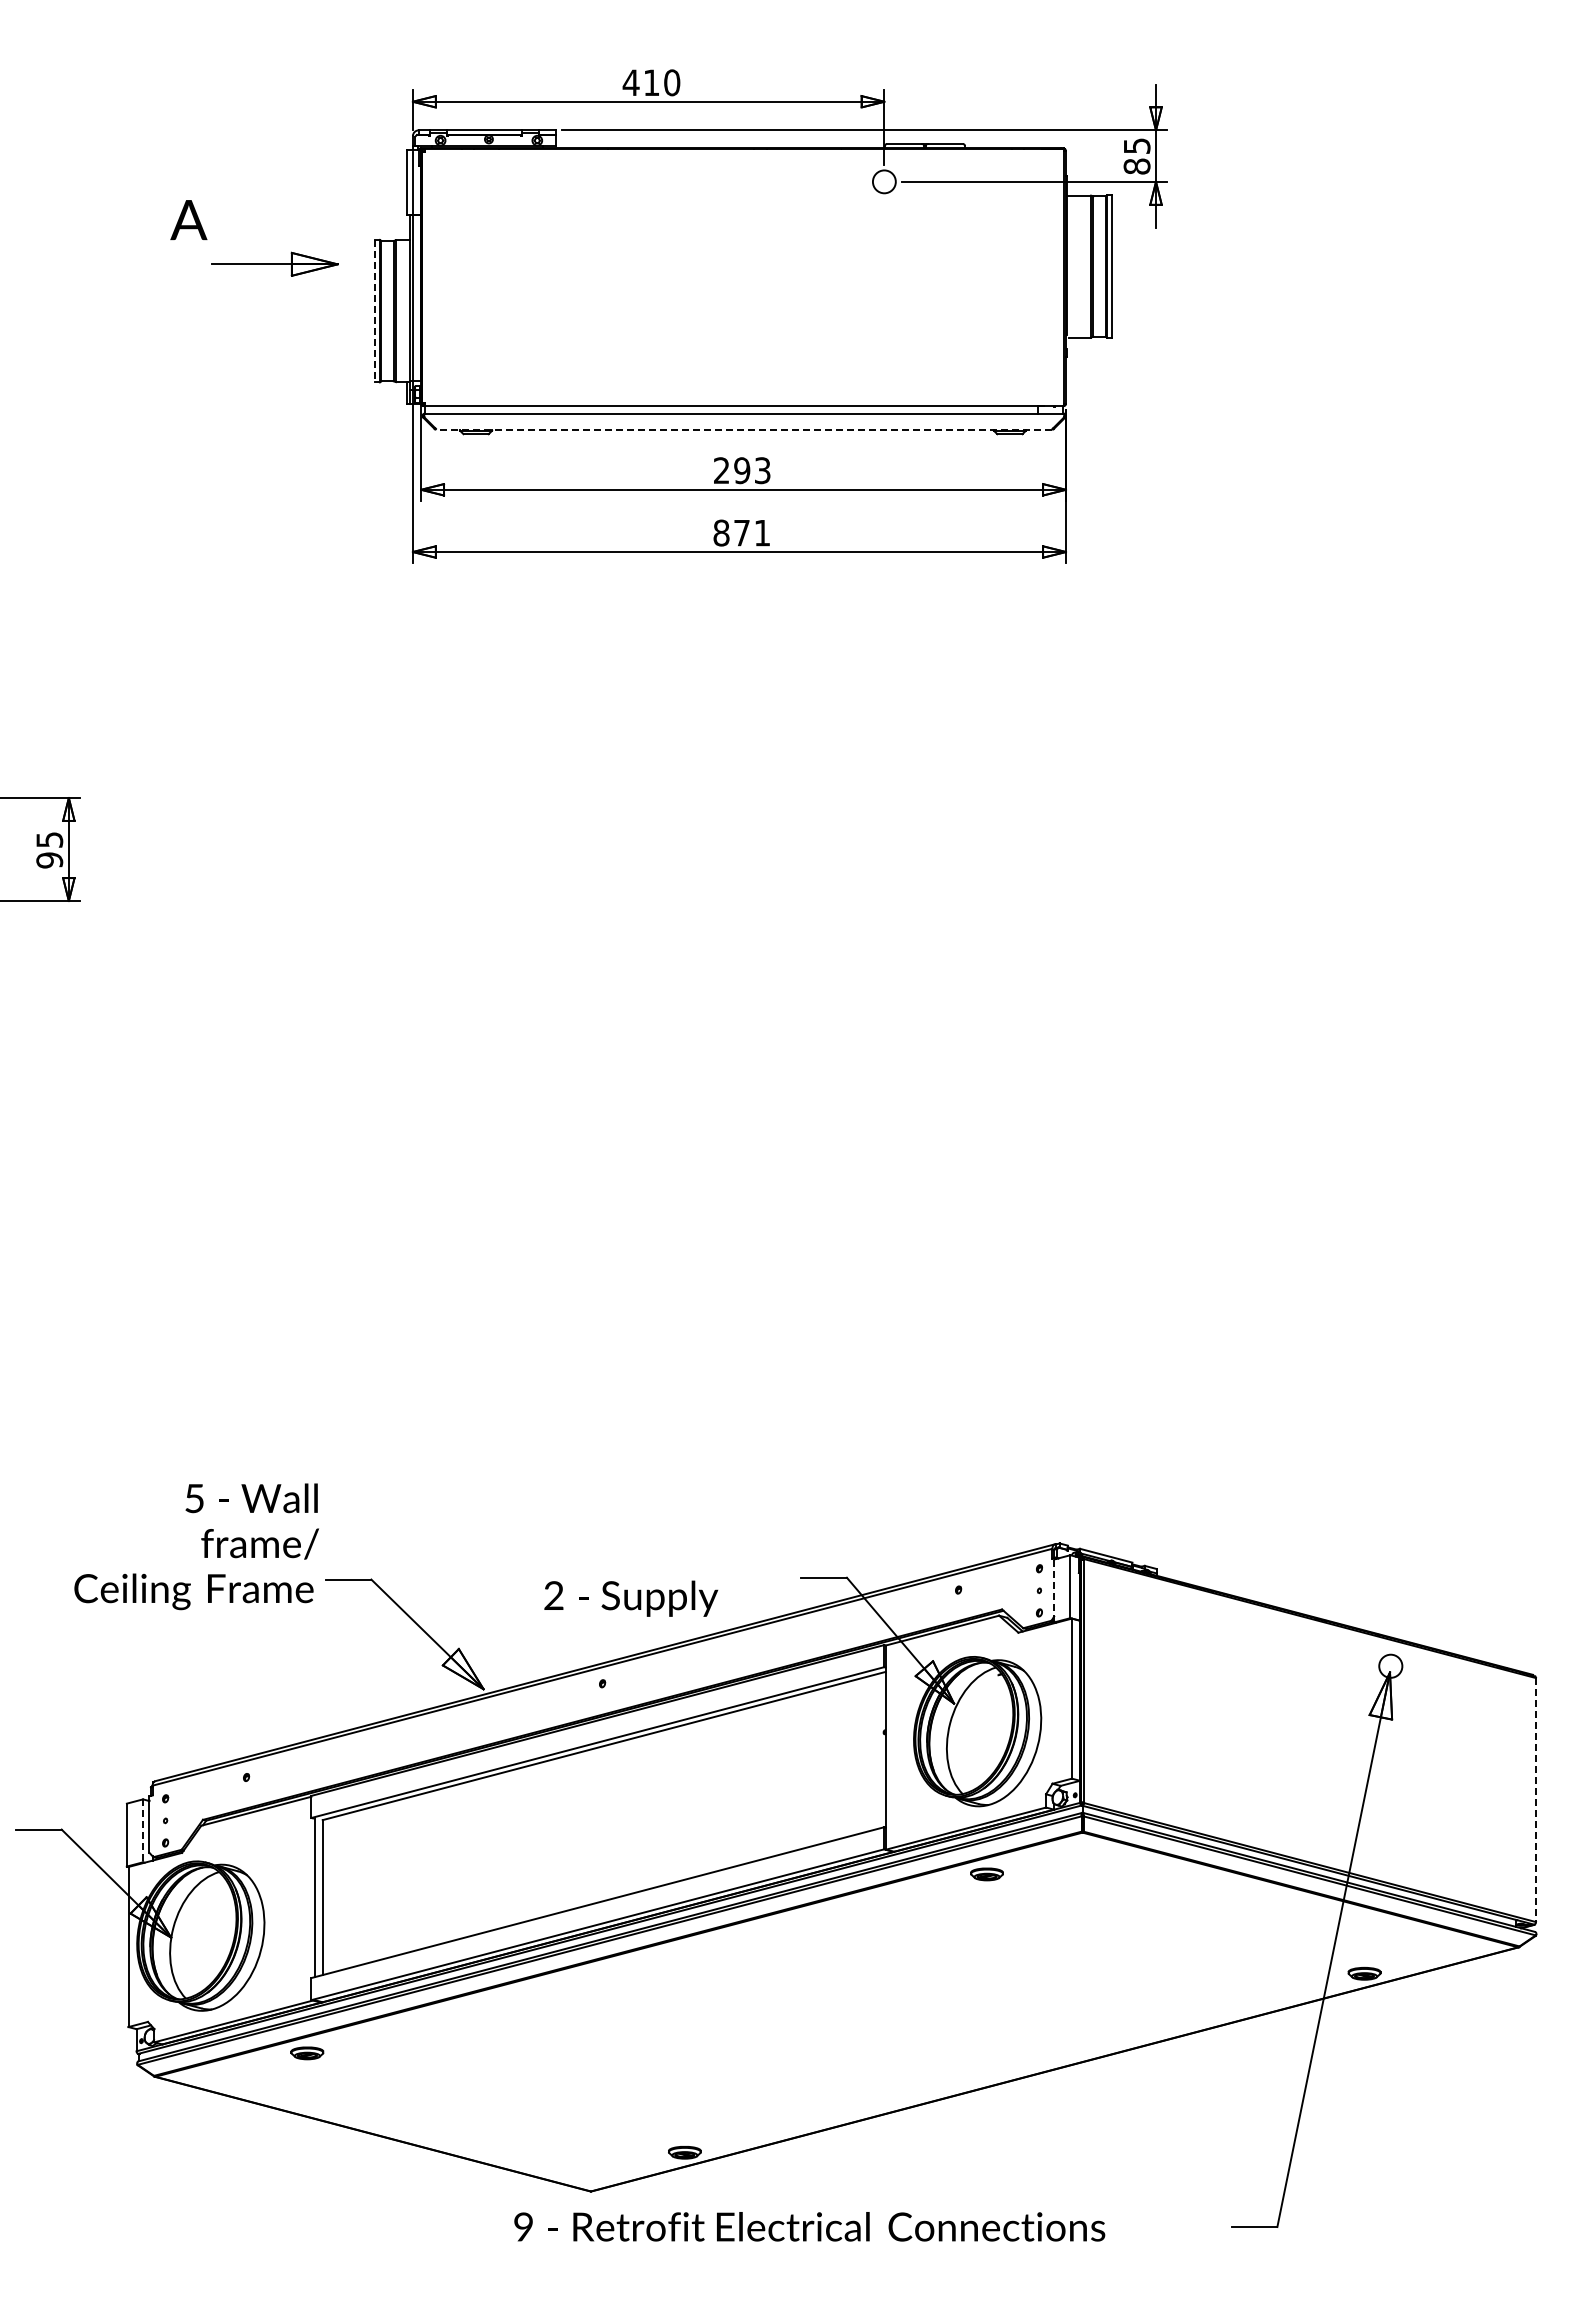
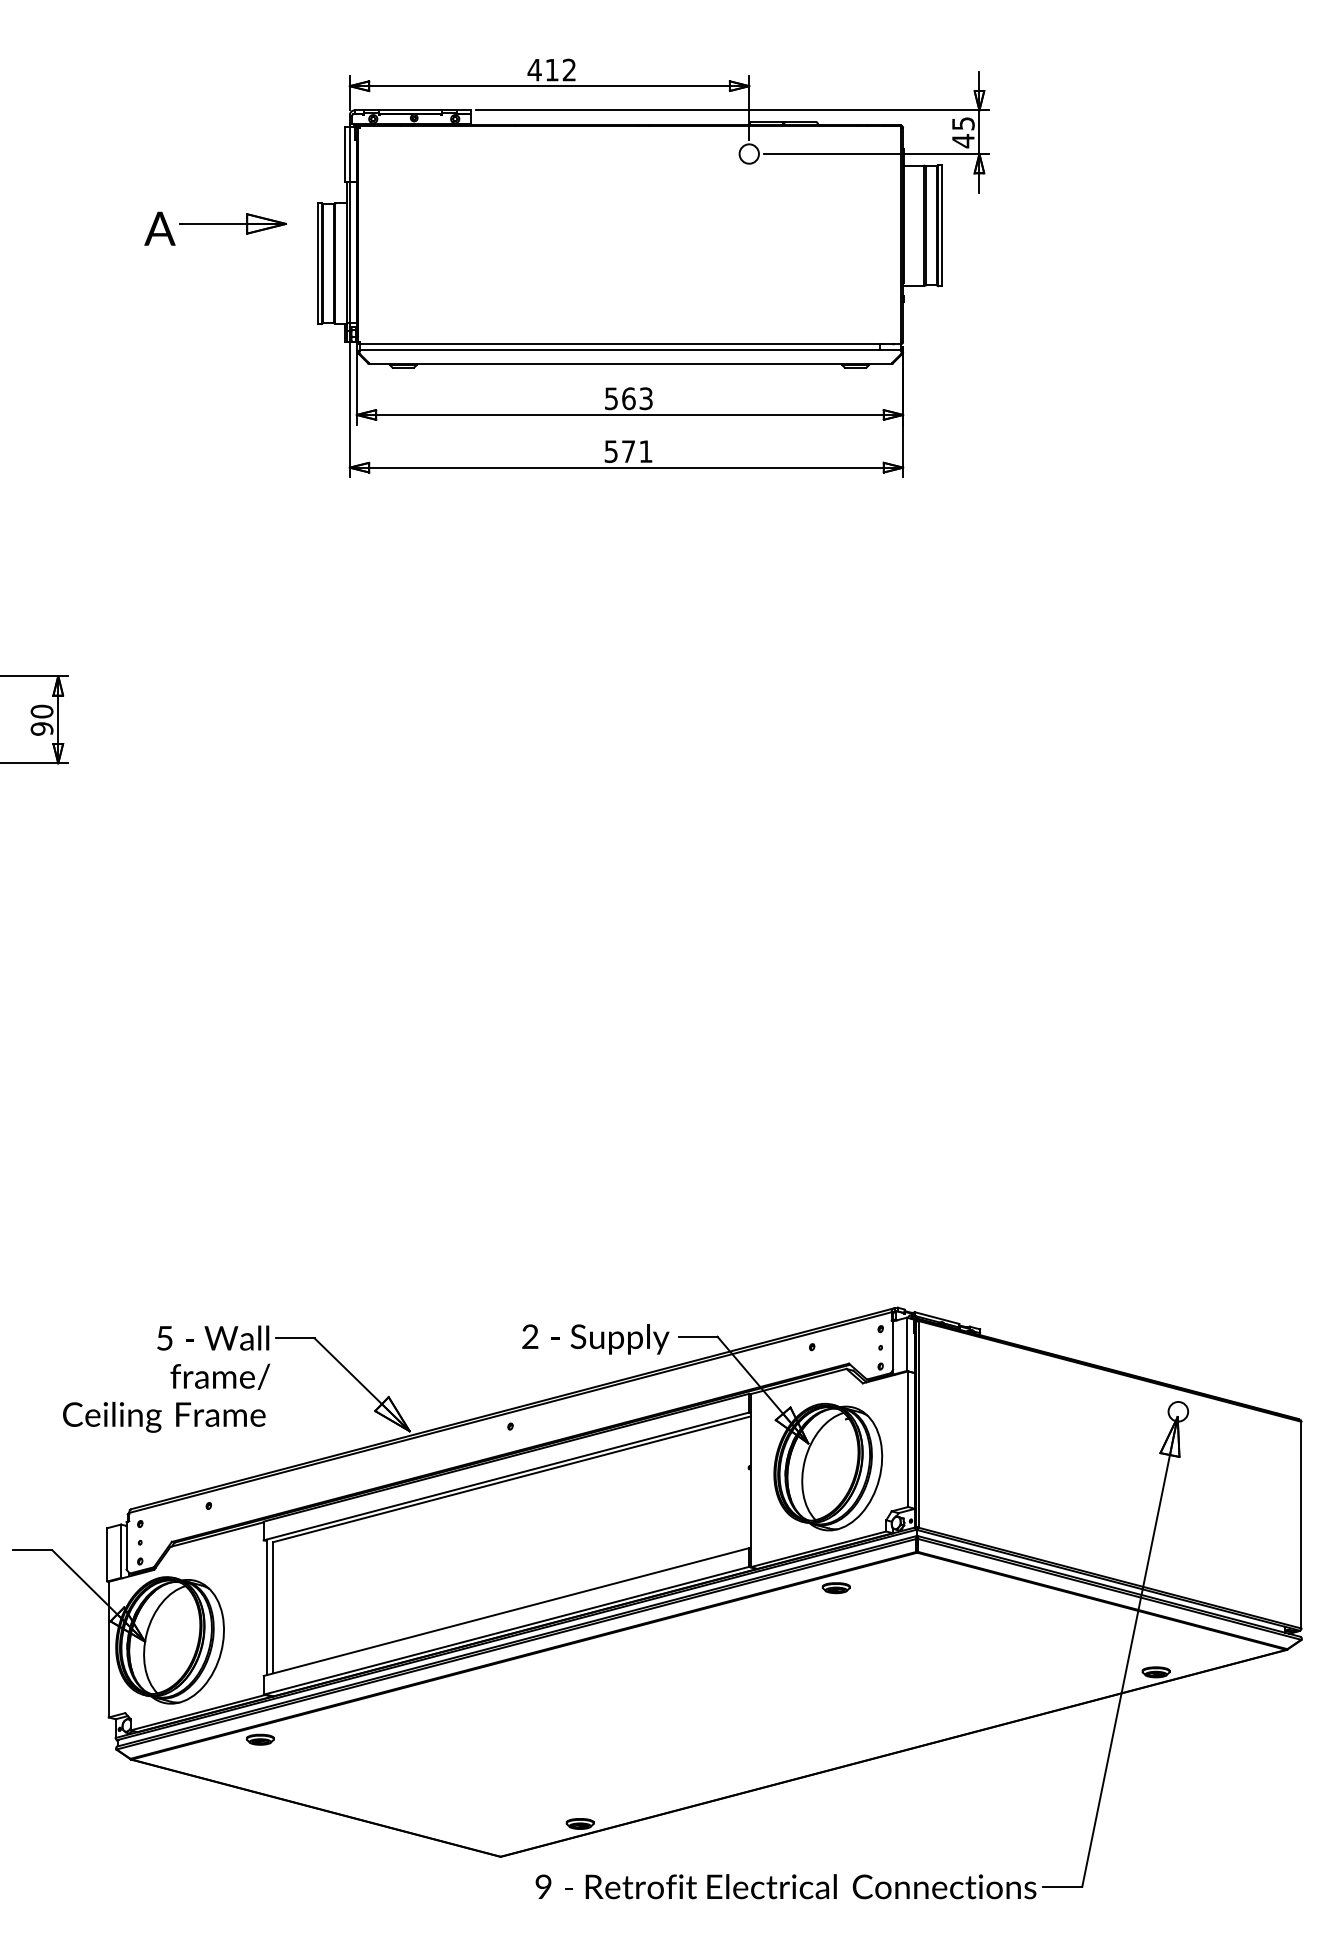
text: (672, 82) -> (569, 69), 410 -> 412
text: (1136, 166) -> (962, 141), 85 -> 45
text: (188, 219) -> (159, 228), moved
line: (375, 311) -> (318, 263), dashed -> solid
line: (743, 429) -> (629, 363), dashed -> solid
text: (732, 470) -> (620, 398), 293 -> 563
text: (721, 532) -> (611, 451), 871 -> 571
text: (49, 839) -> (41, 711), 95 -> 90
text: (196, 1546) -> (166, 1378), moved
line: (1054, 1590) -> (893, 1347), dashed -> solid
text: (631, 1598) -> (596, 1339), moved
line: (1536, 1800) -> (1301, 1525), dashed -> solid
line: (143, 1831) -> (121, 1551), dashed -> solid
text: (809, 2226) -> (785, 1886), moved

